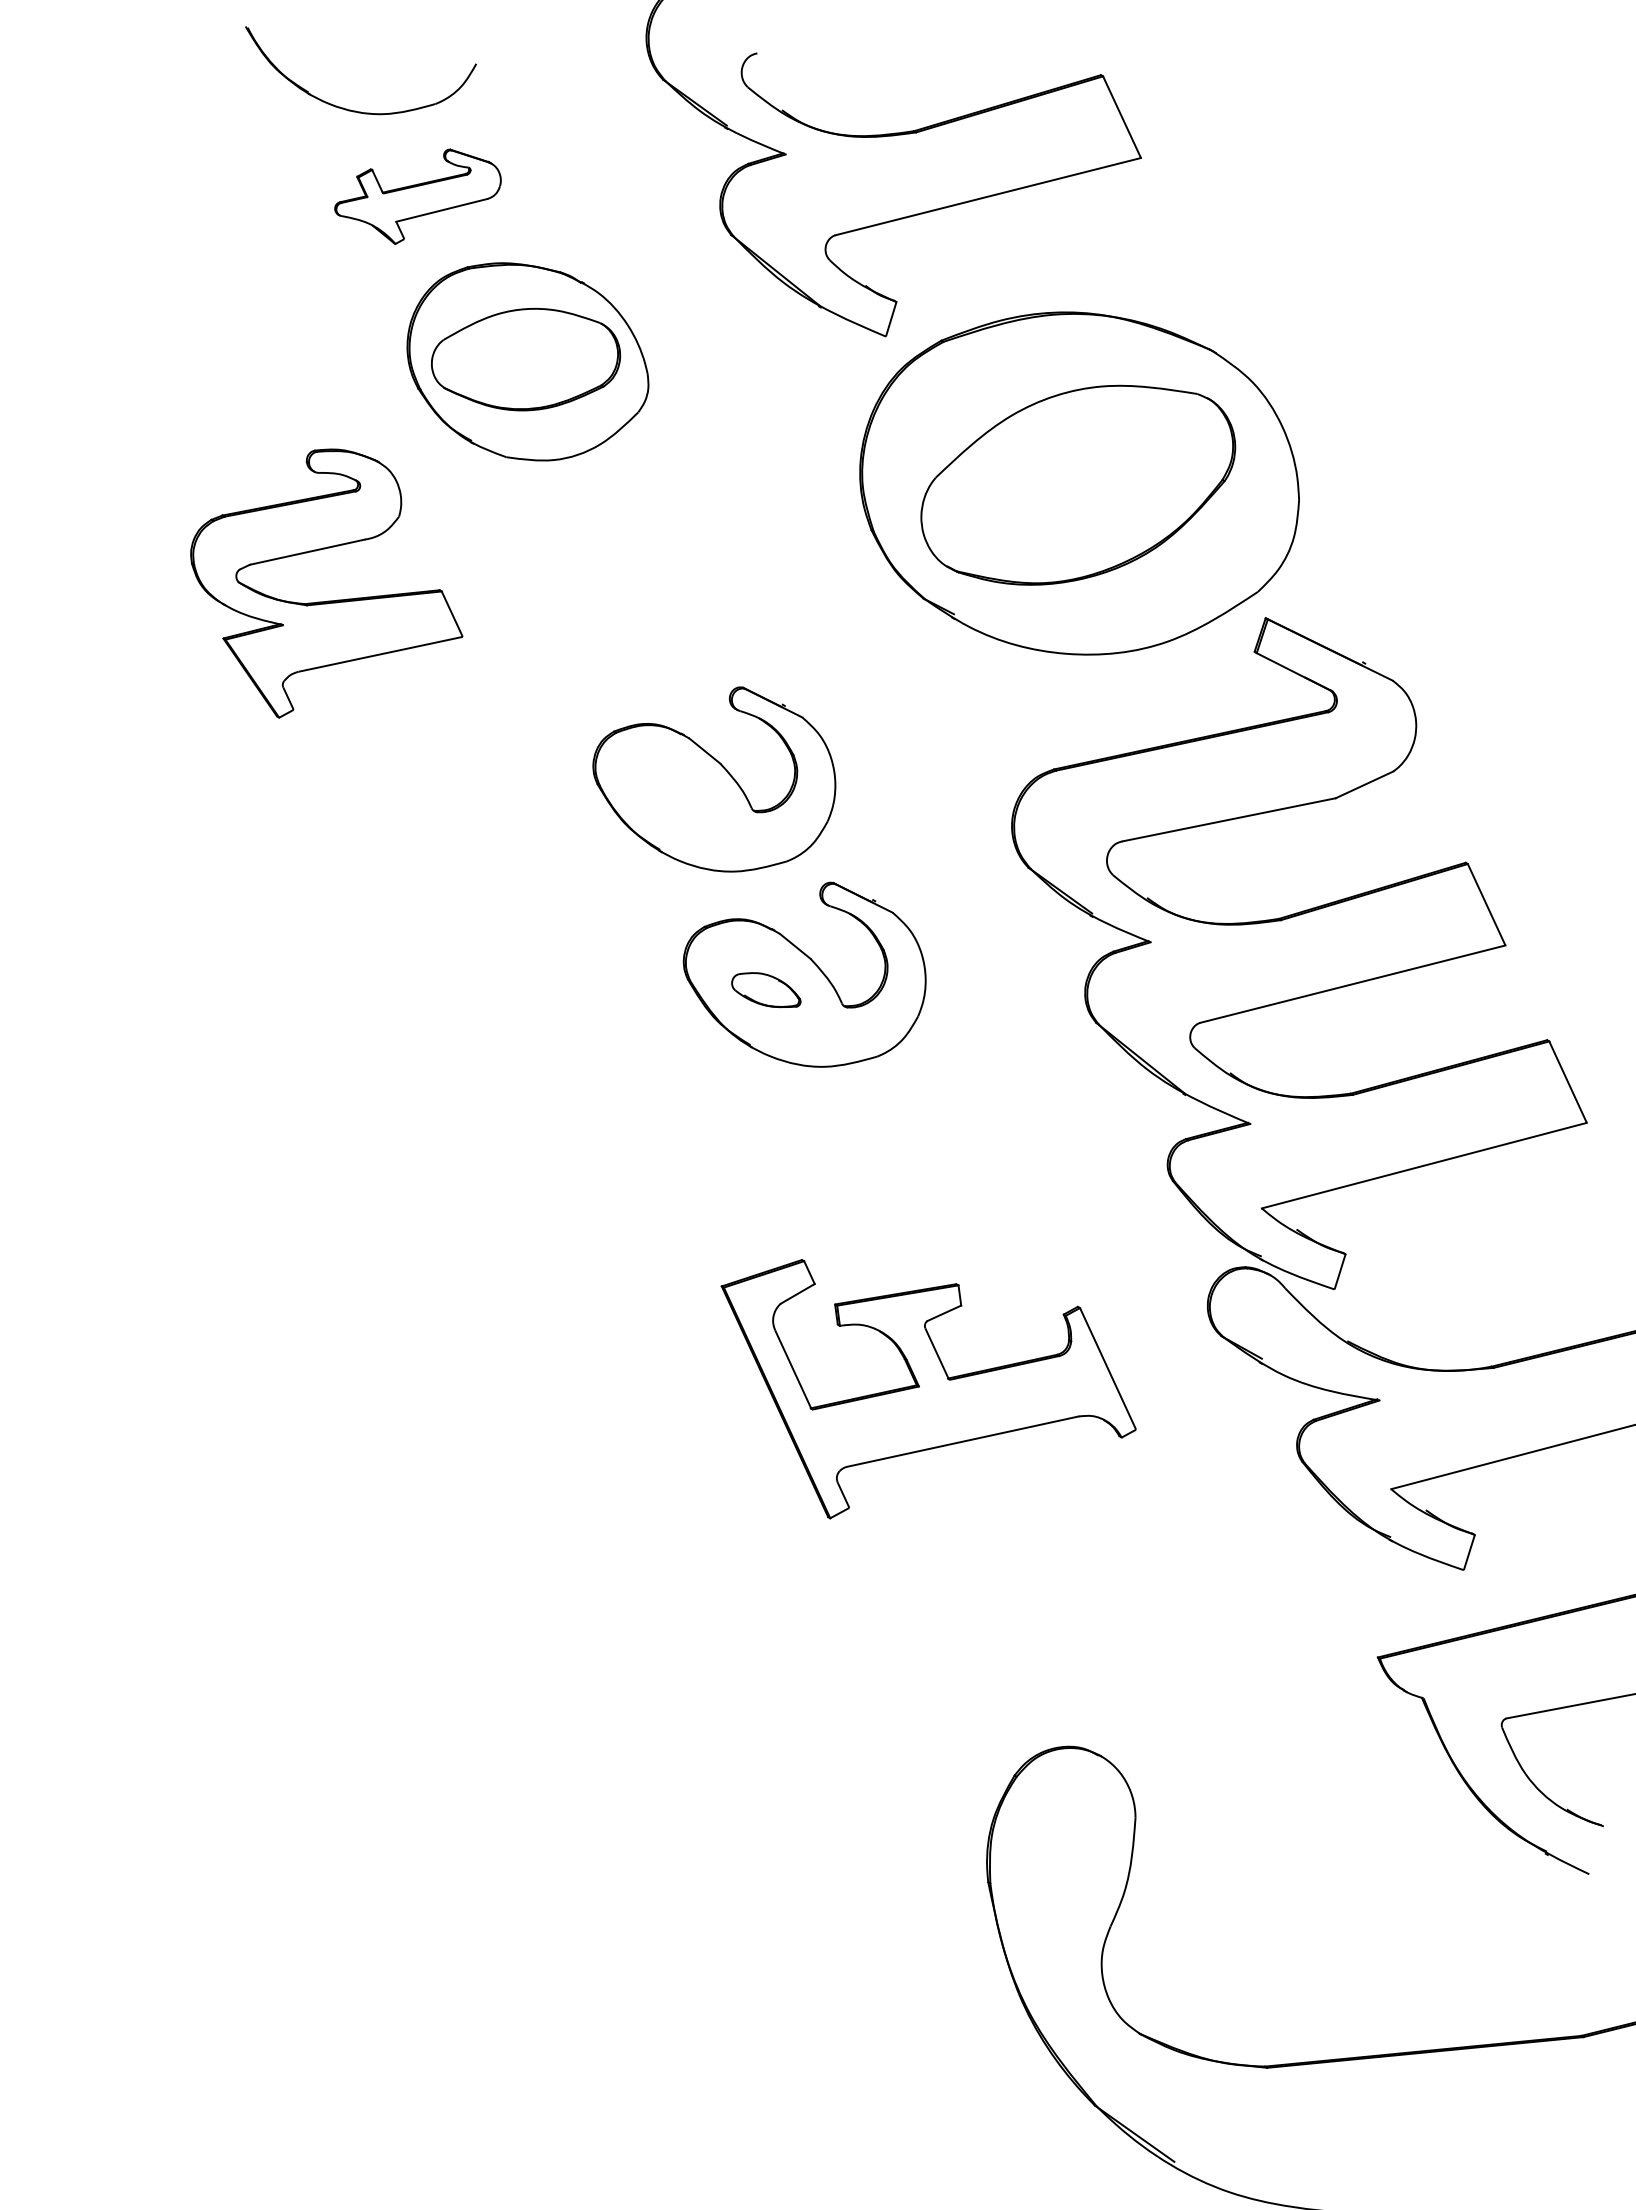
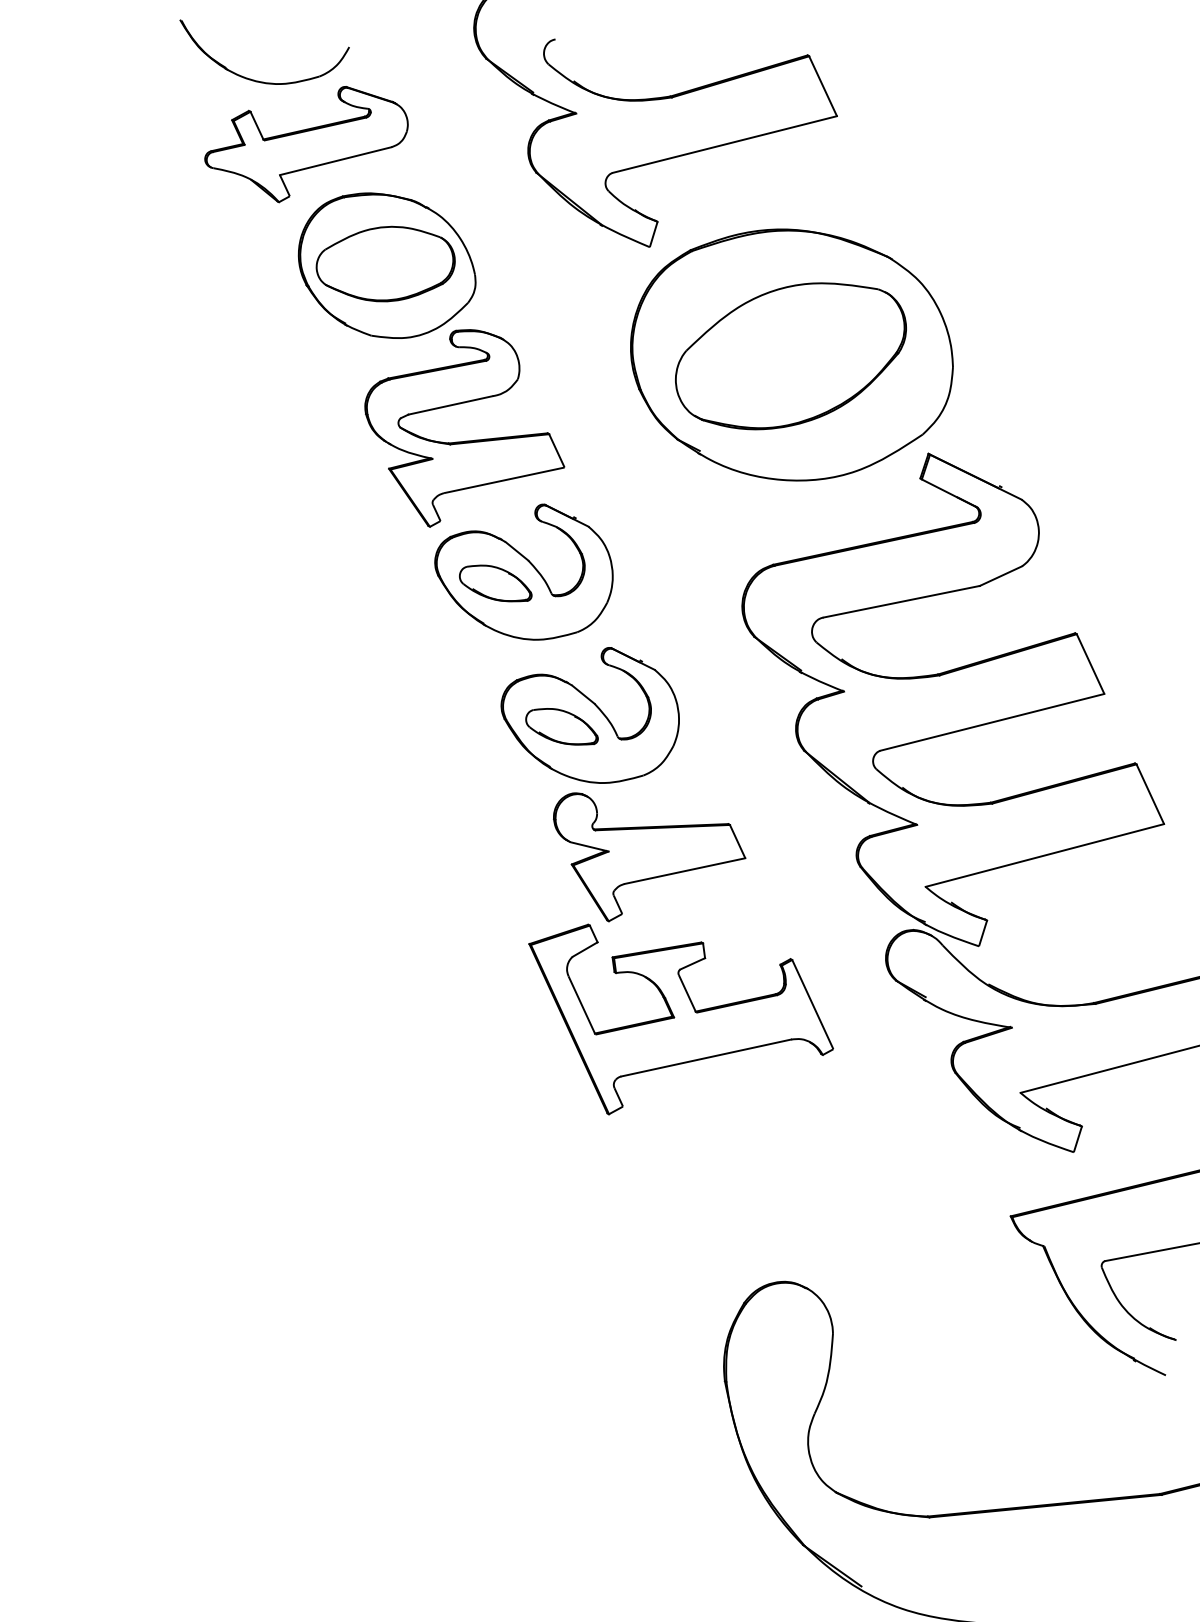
part: (417, 196) -> (306, 144), size x1.67
part: (327, 600) -> (465, 440), moved
part: (675, 794) -> (495, 583), added
part: (766, 989) -> (562, 726), size x1.43
part: (885, 1168) -> (649, 857), added

